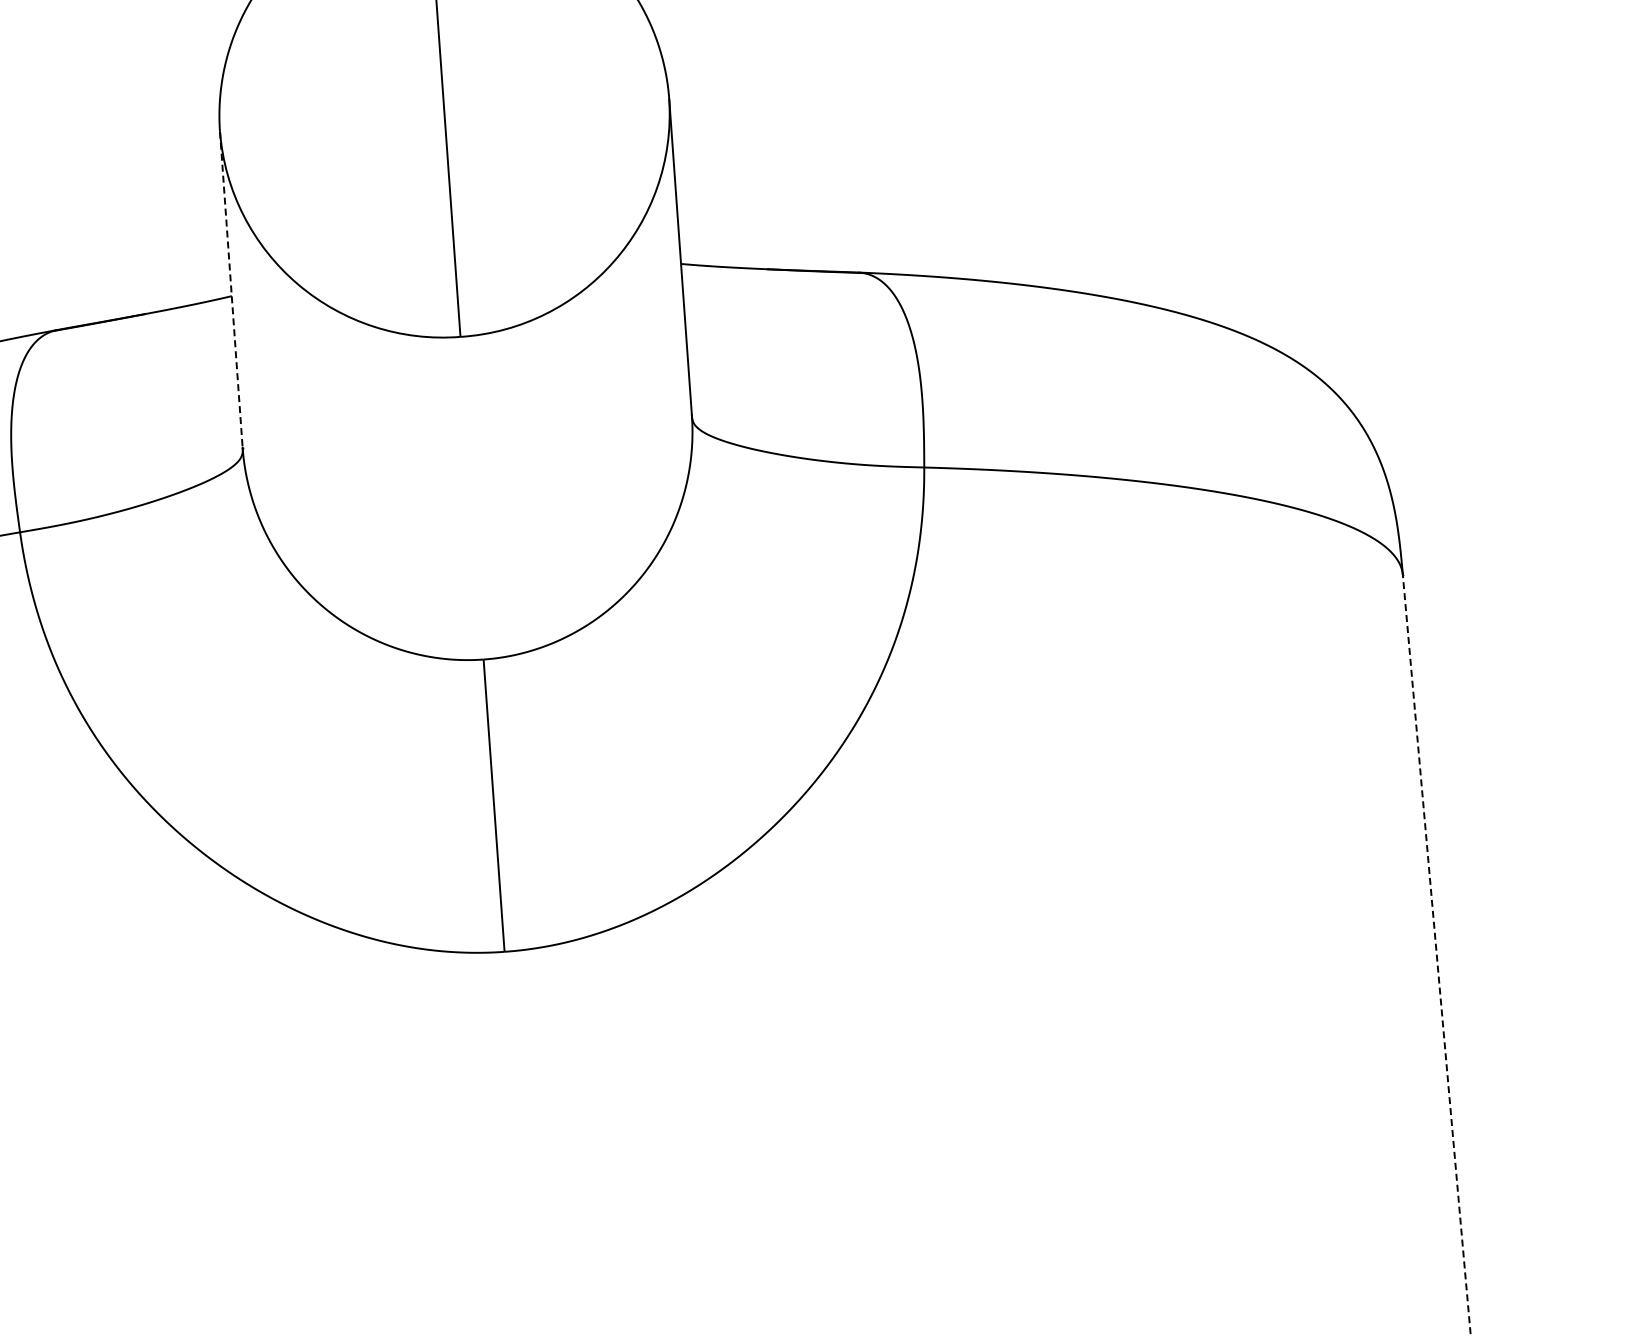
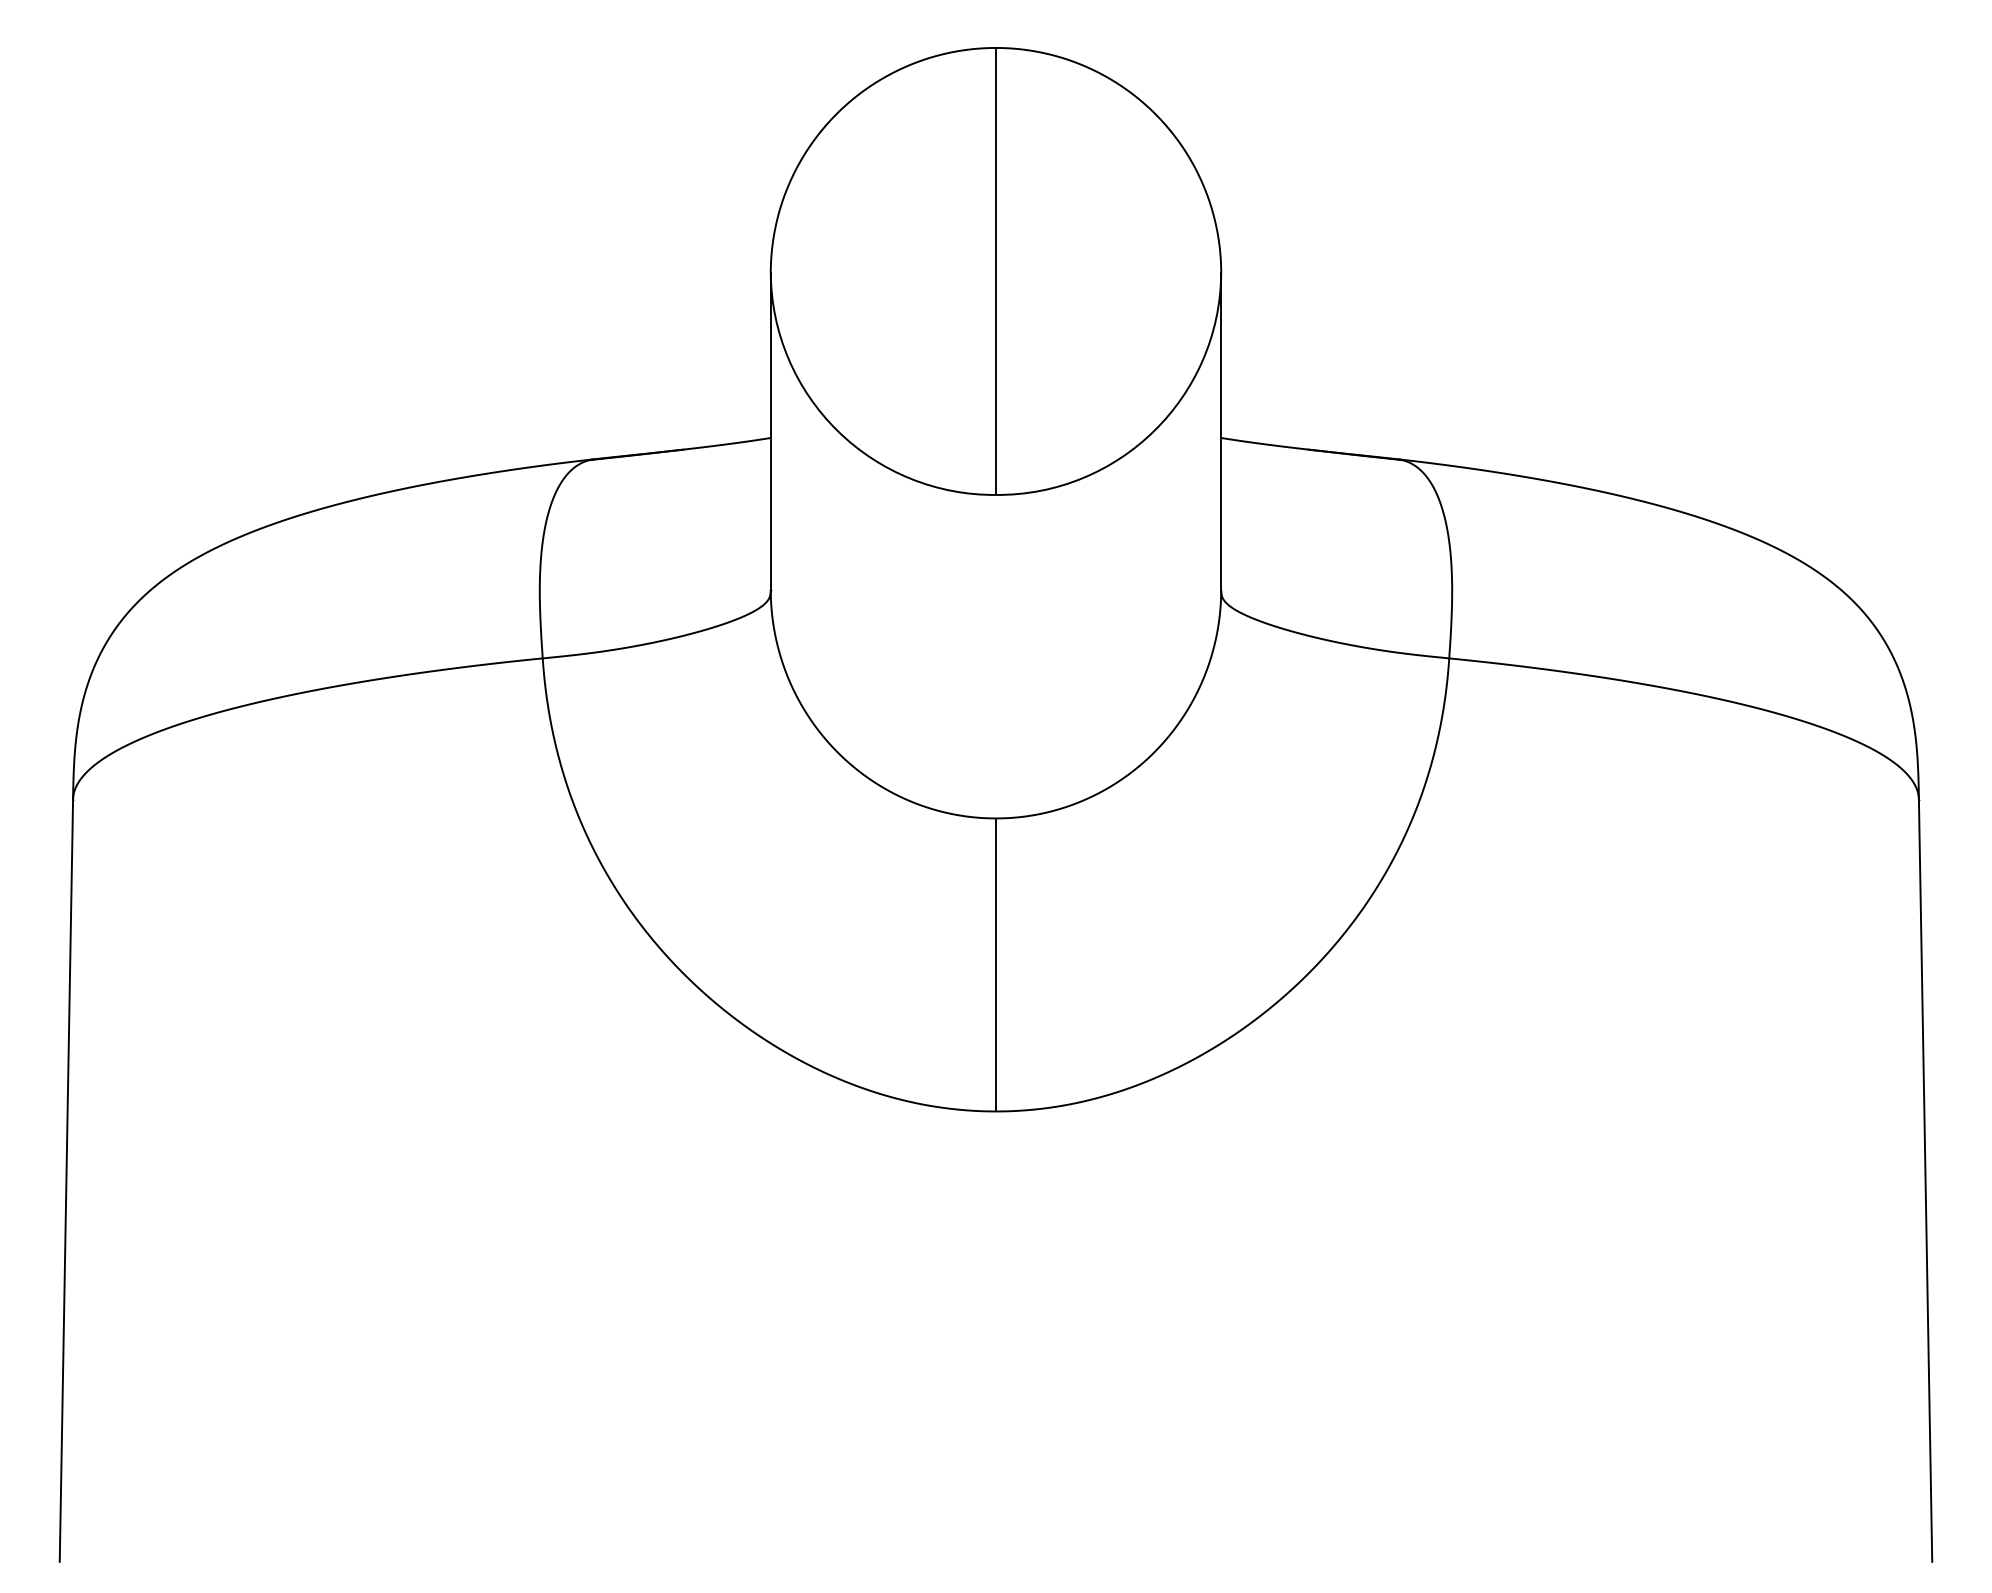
line: (231, 289) -> (770, 431), dashed -> solid
line: (1436, 954) -> (1925, 1180), dashed -> solid

